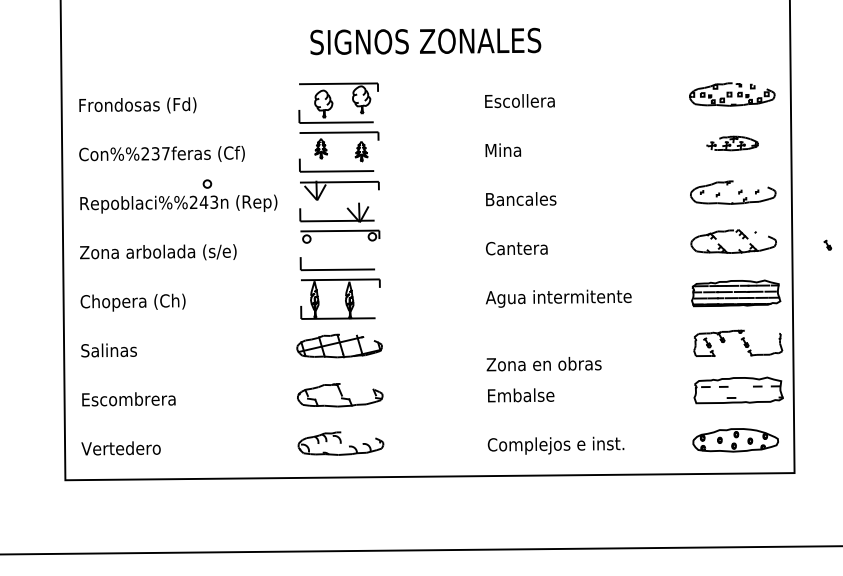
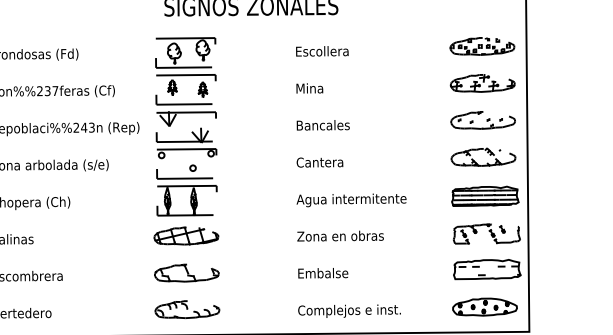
part: (732, 143) -> (482, 83), size x1.67
circle: (207, 183) -> (193, 167), moved
part: (827, 244) -> (502, 228), moved
text: (543, 364) -> (340, 236), moved

